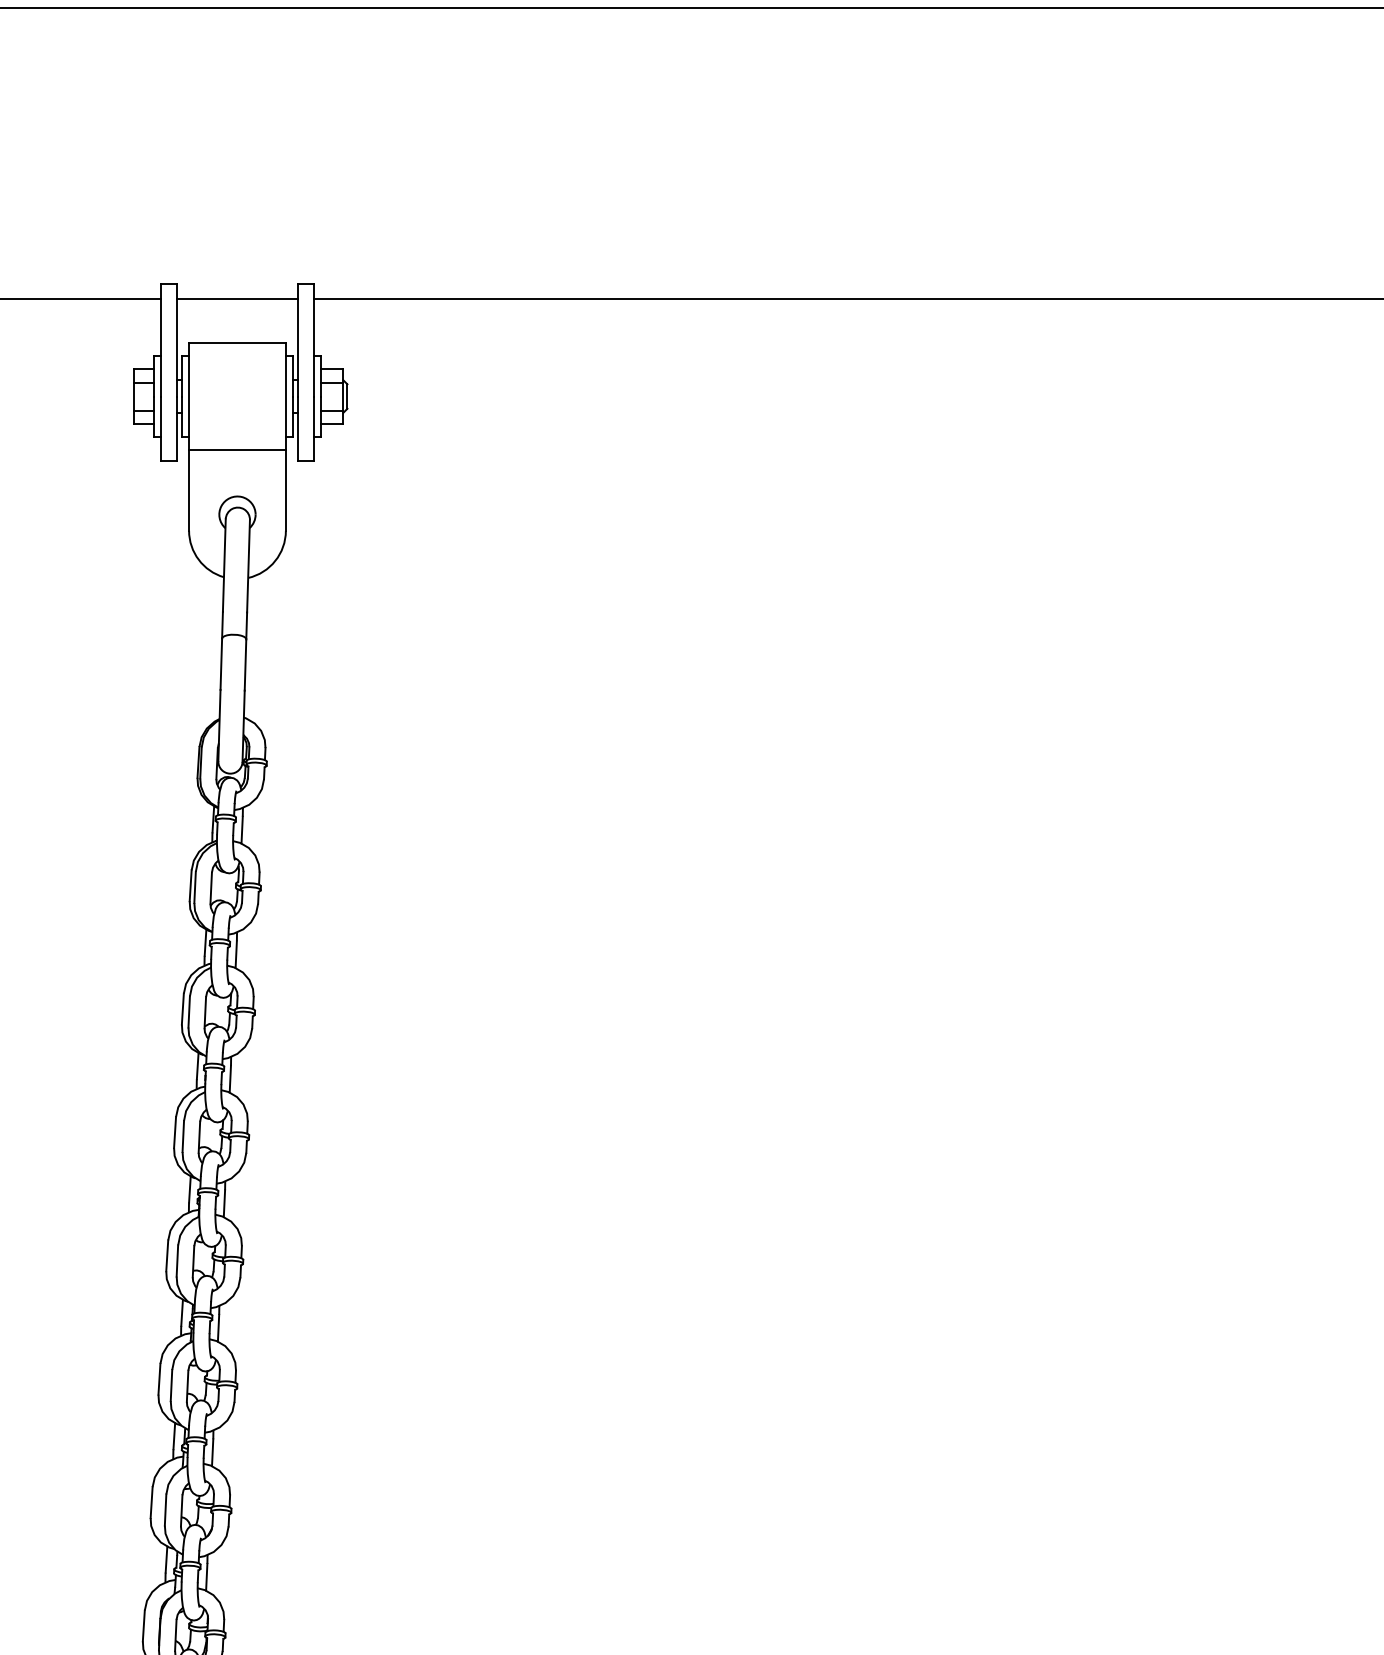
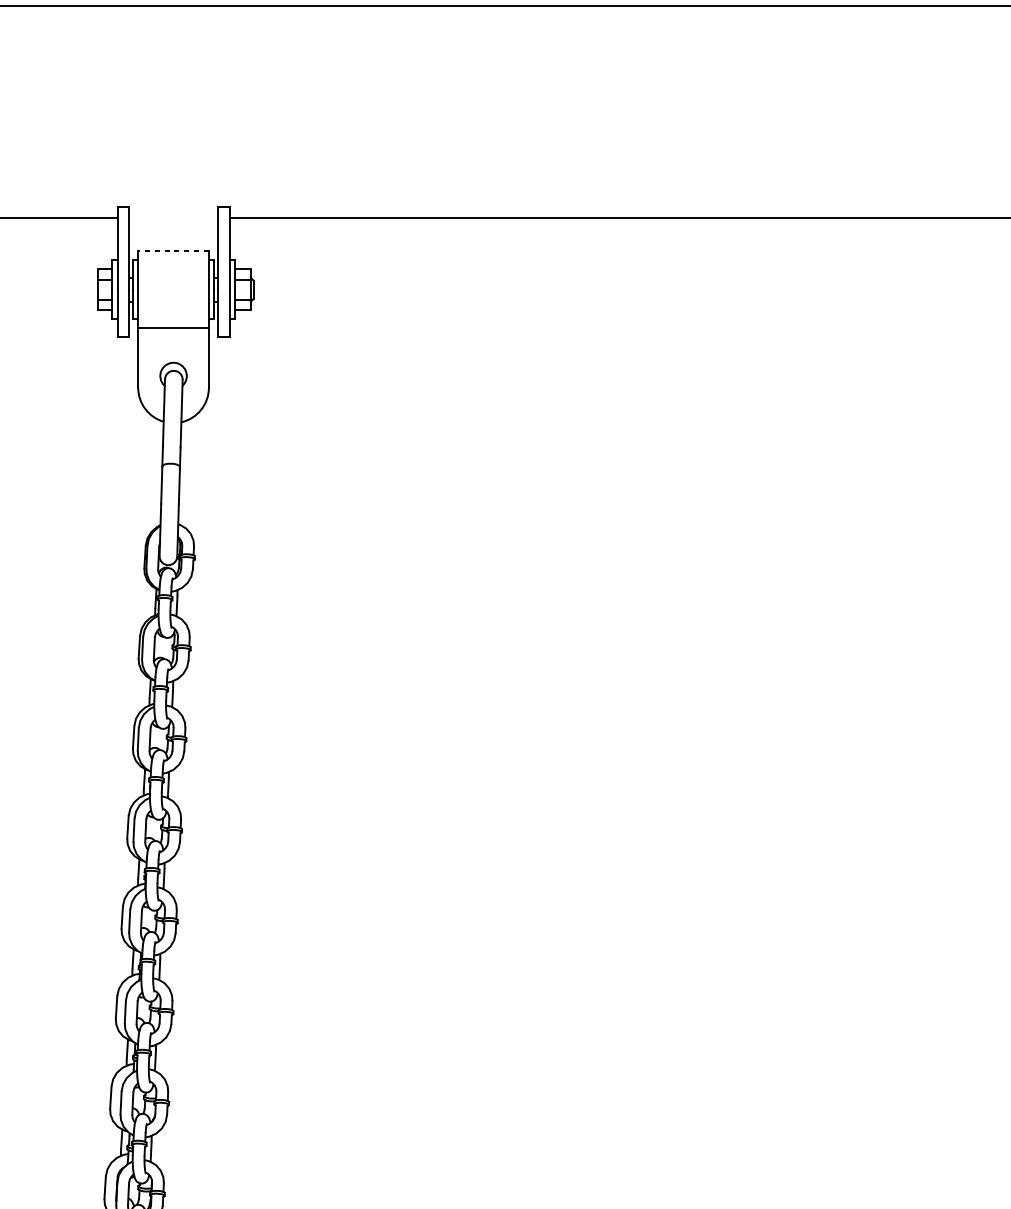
line: (236, 298) -> (172, 218), removed
line: (236, 342) -> (172, 250), solid -> dashed

